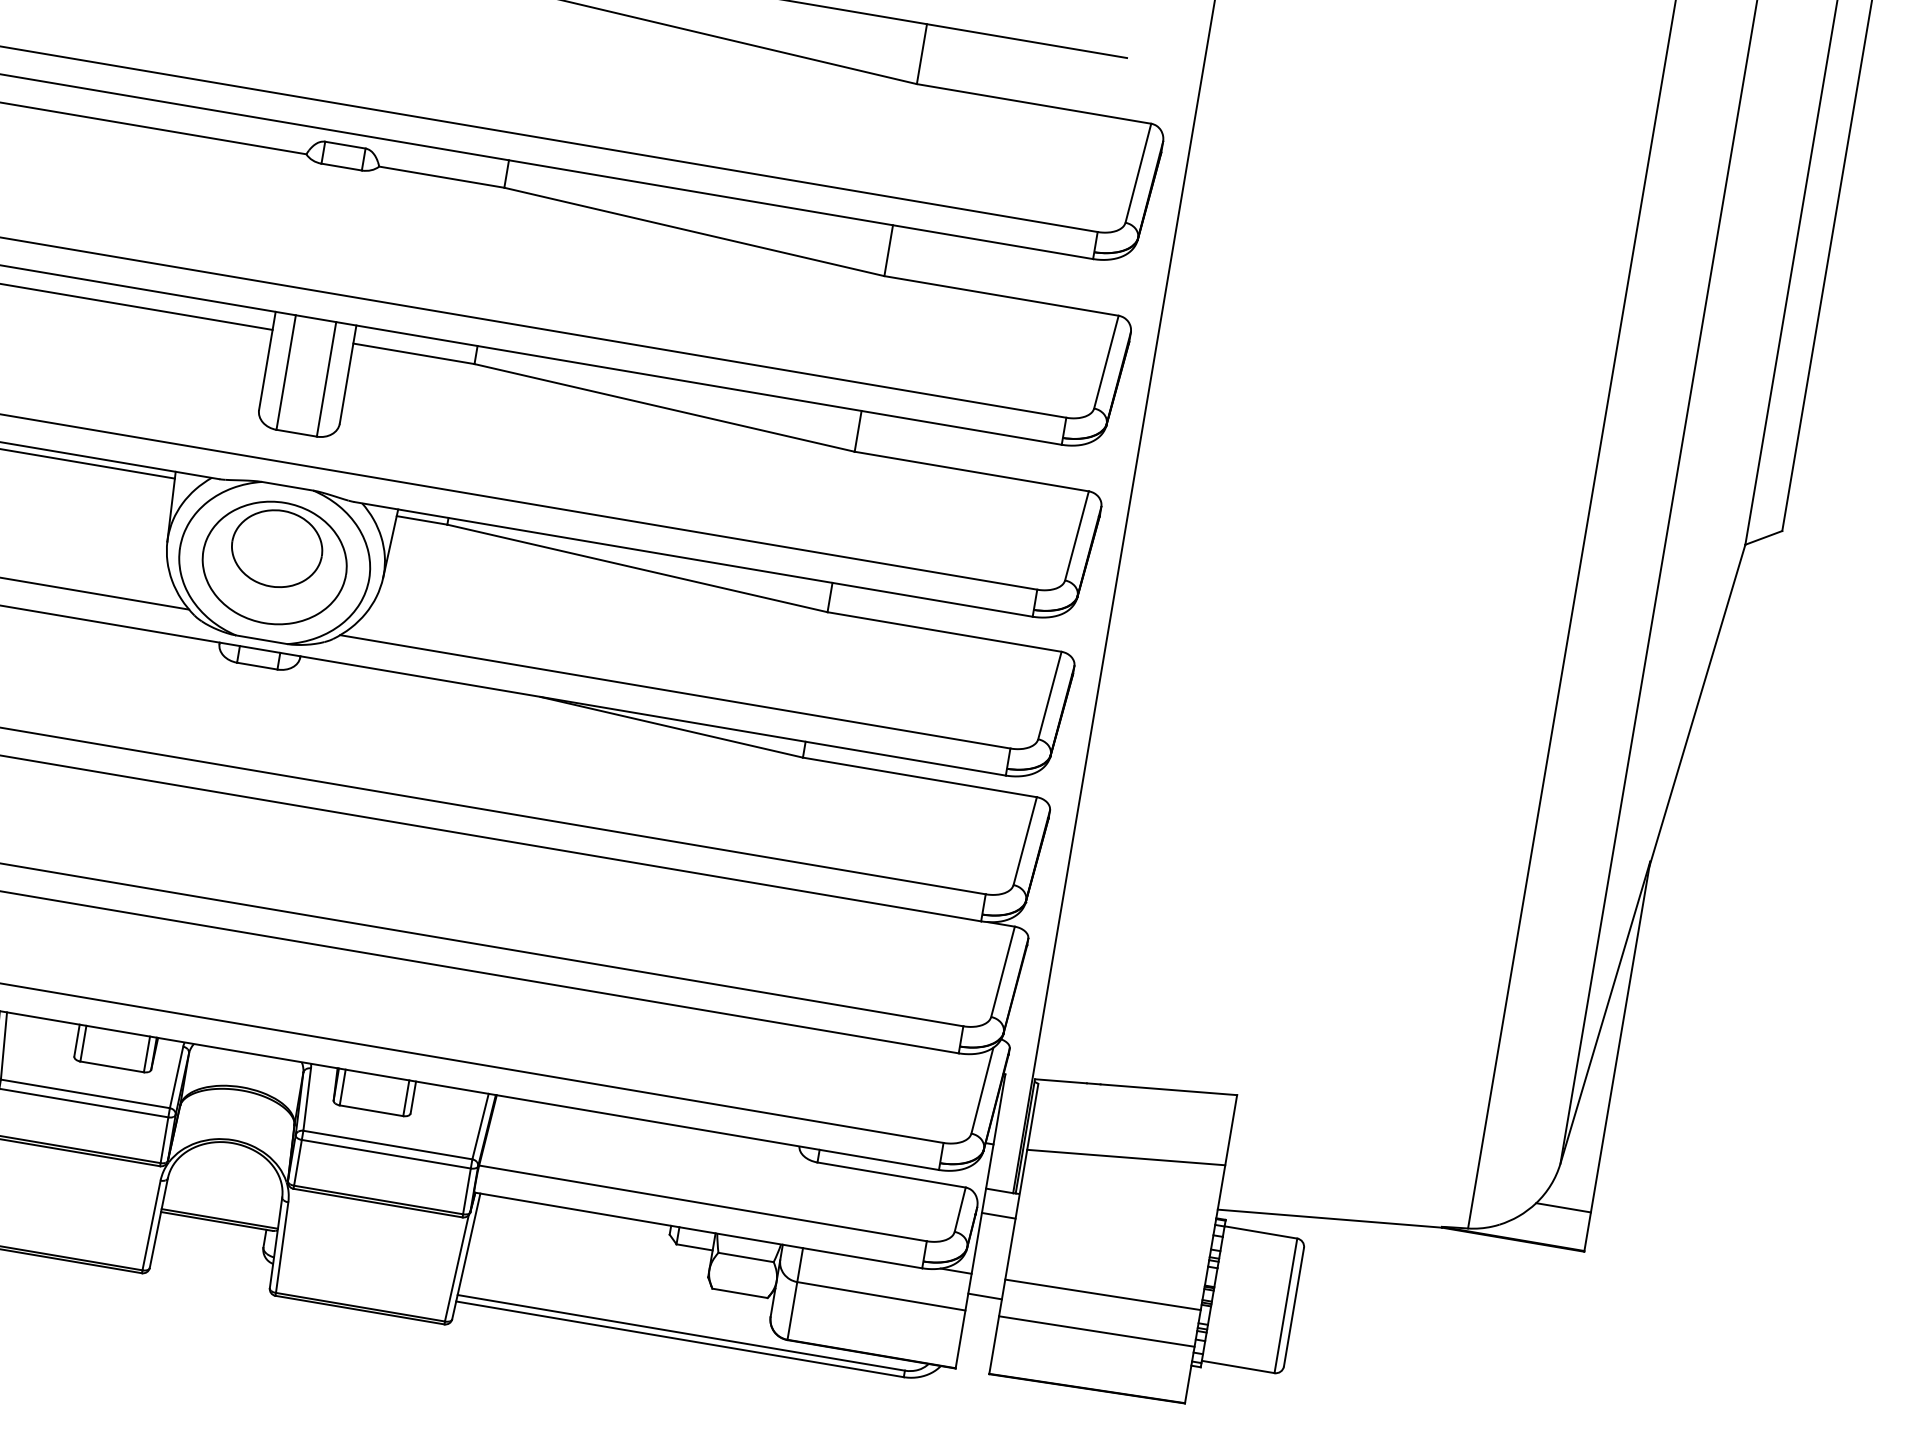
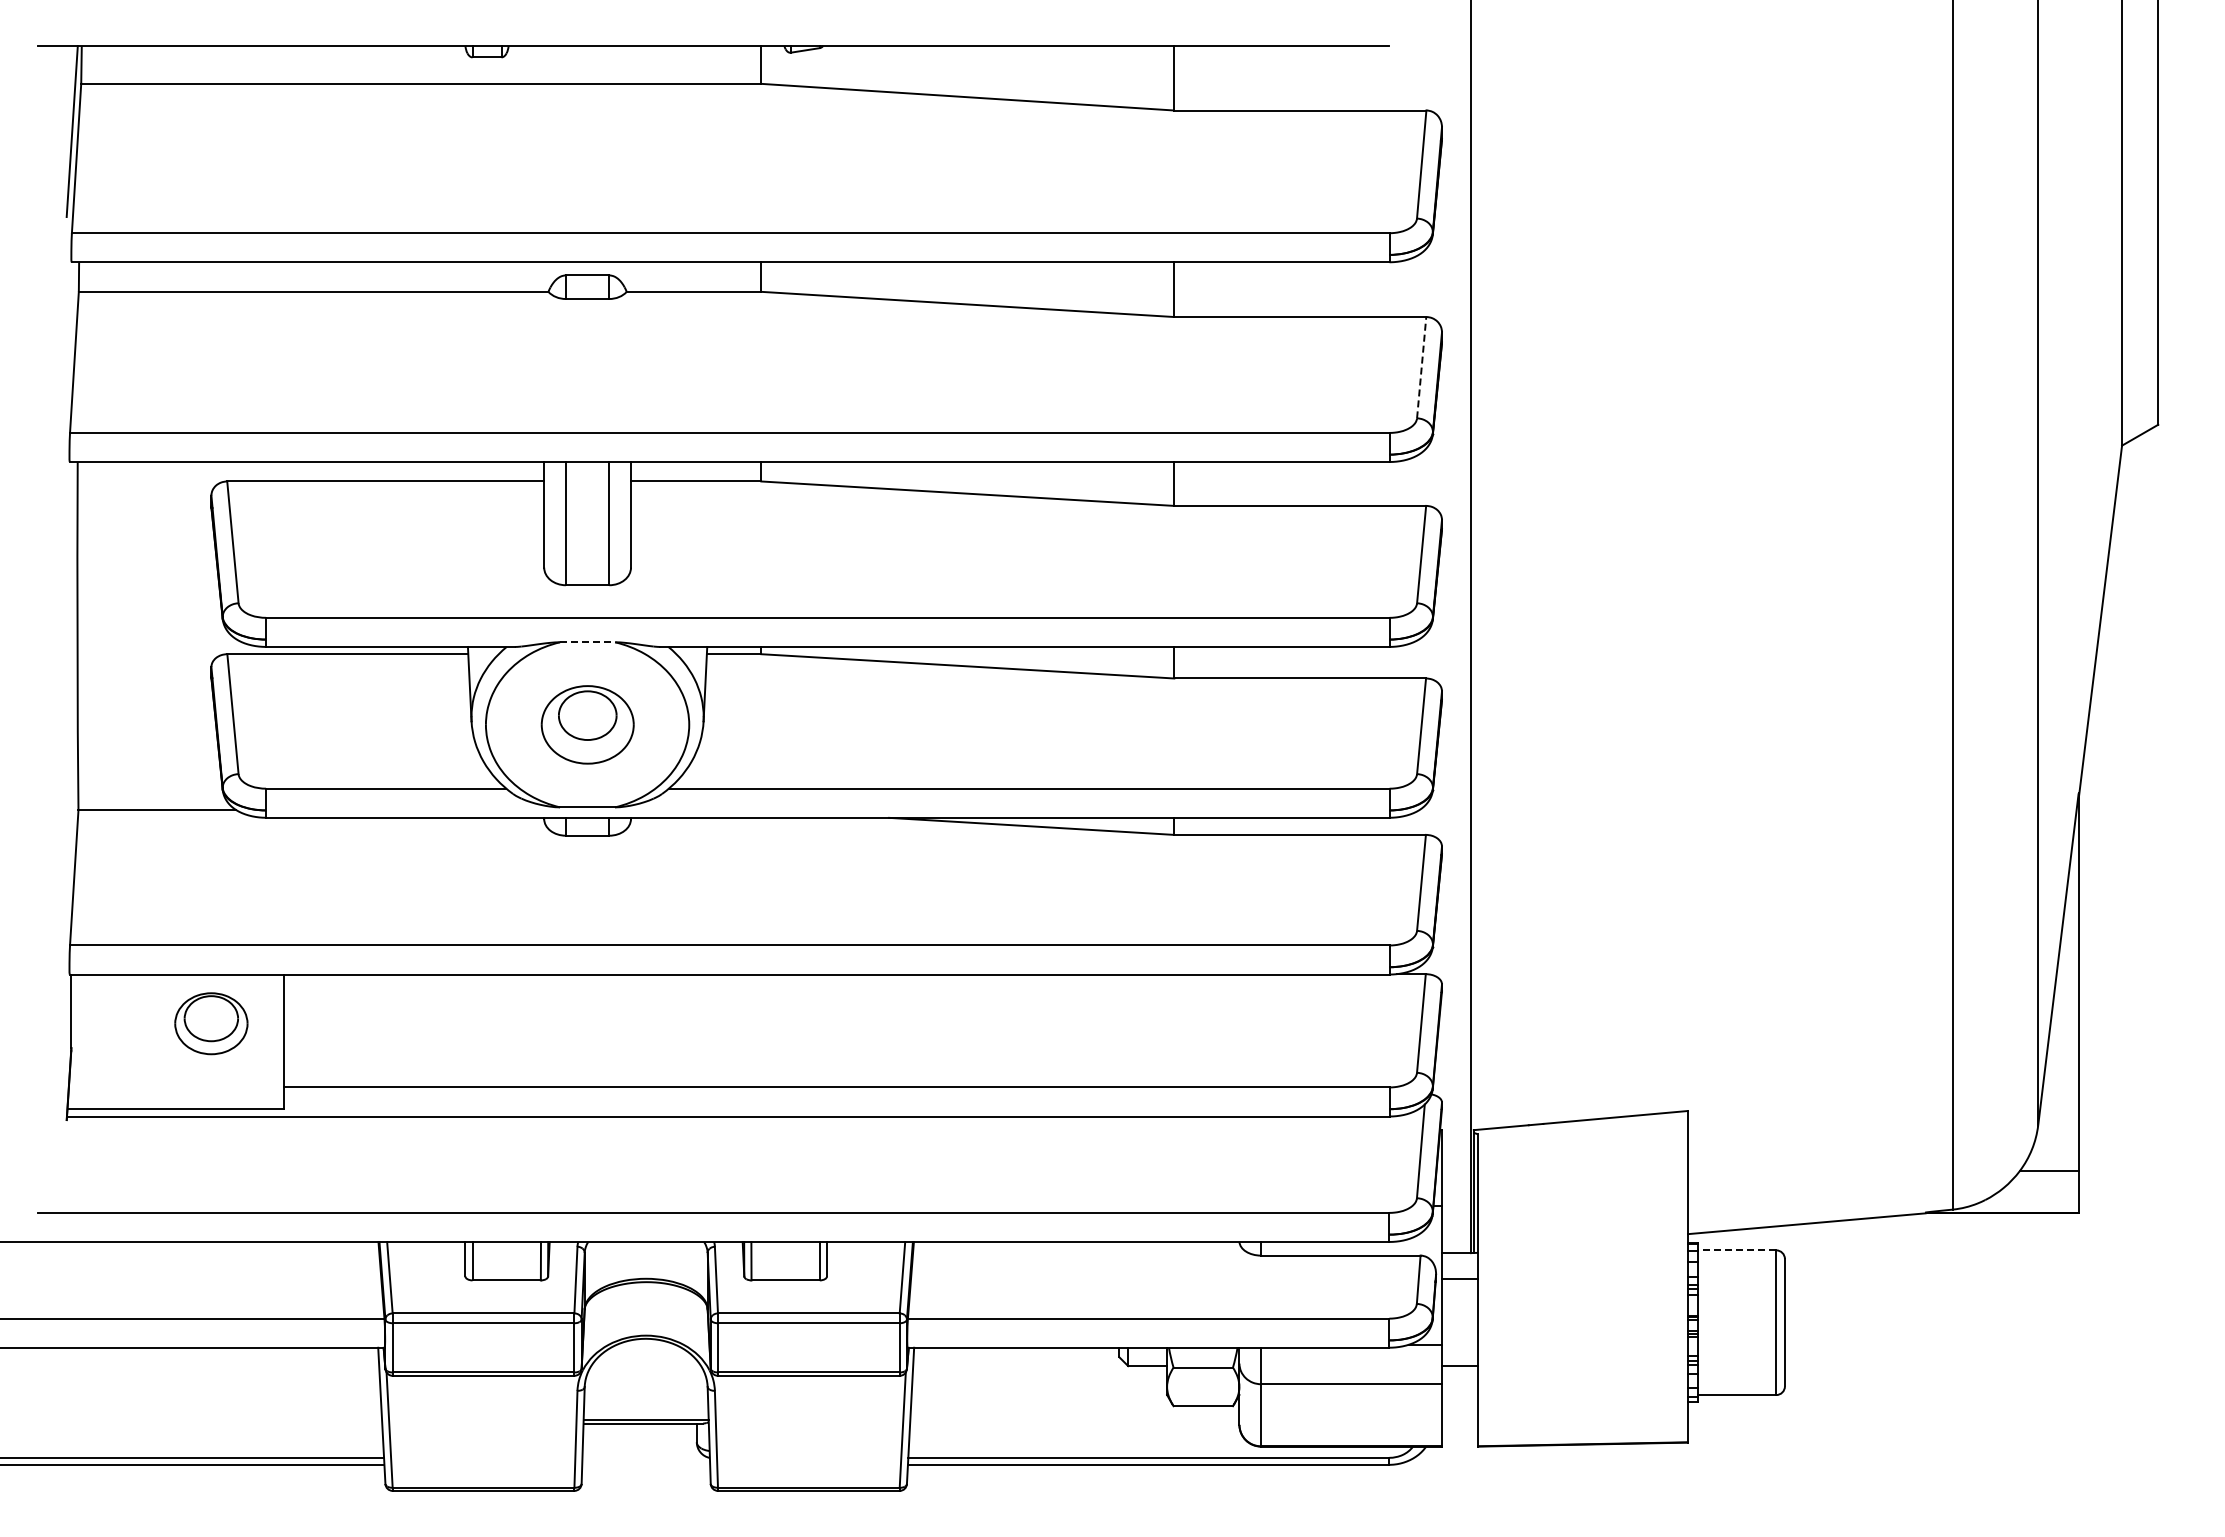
line: (1106, 361) -> (1421, 367), solid -> dashed
line: (287, 486) -> (587, 642), solid -> dashed
part: (274, 562) -> (587, 724), size x0.6
line: (1125, 1157) -> (1582, 1195), removed
line: (1260, 1232) -> (1736, 1250), solid -> dashed
line: (1102, 1294) -> (1582, 1343), removed
line: (1096, 1330) -> (1582, 1382), removed

